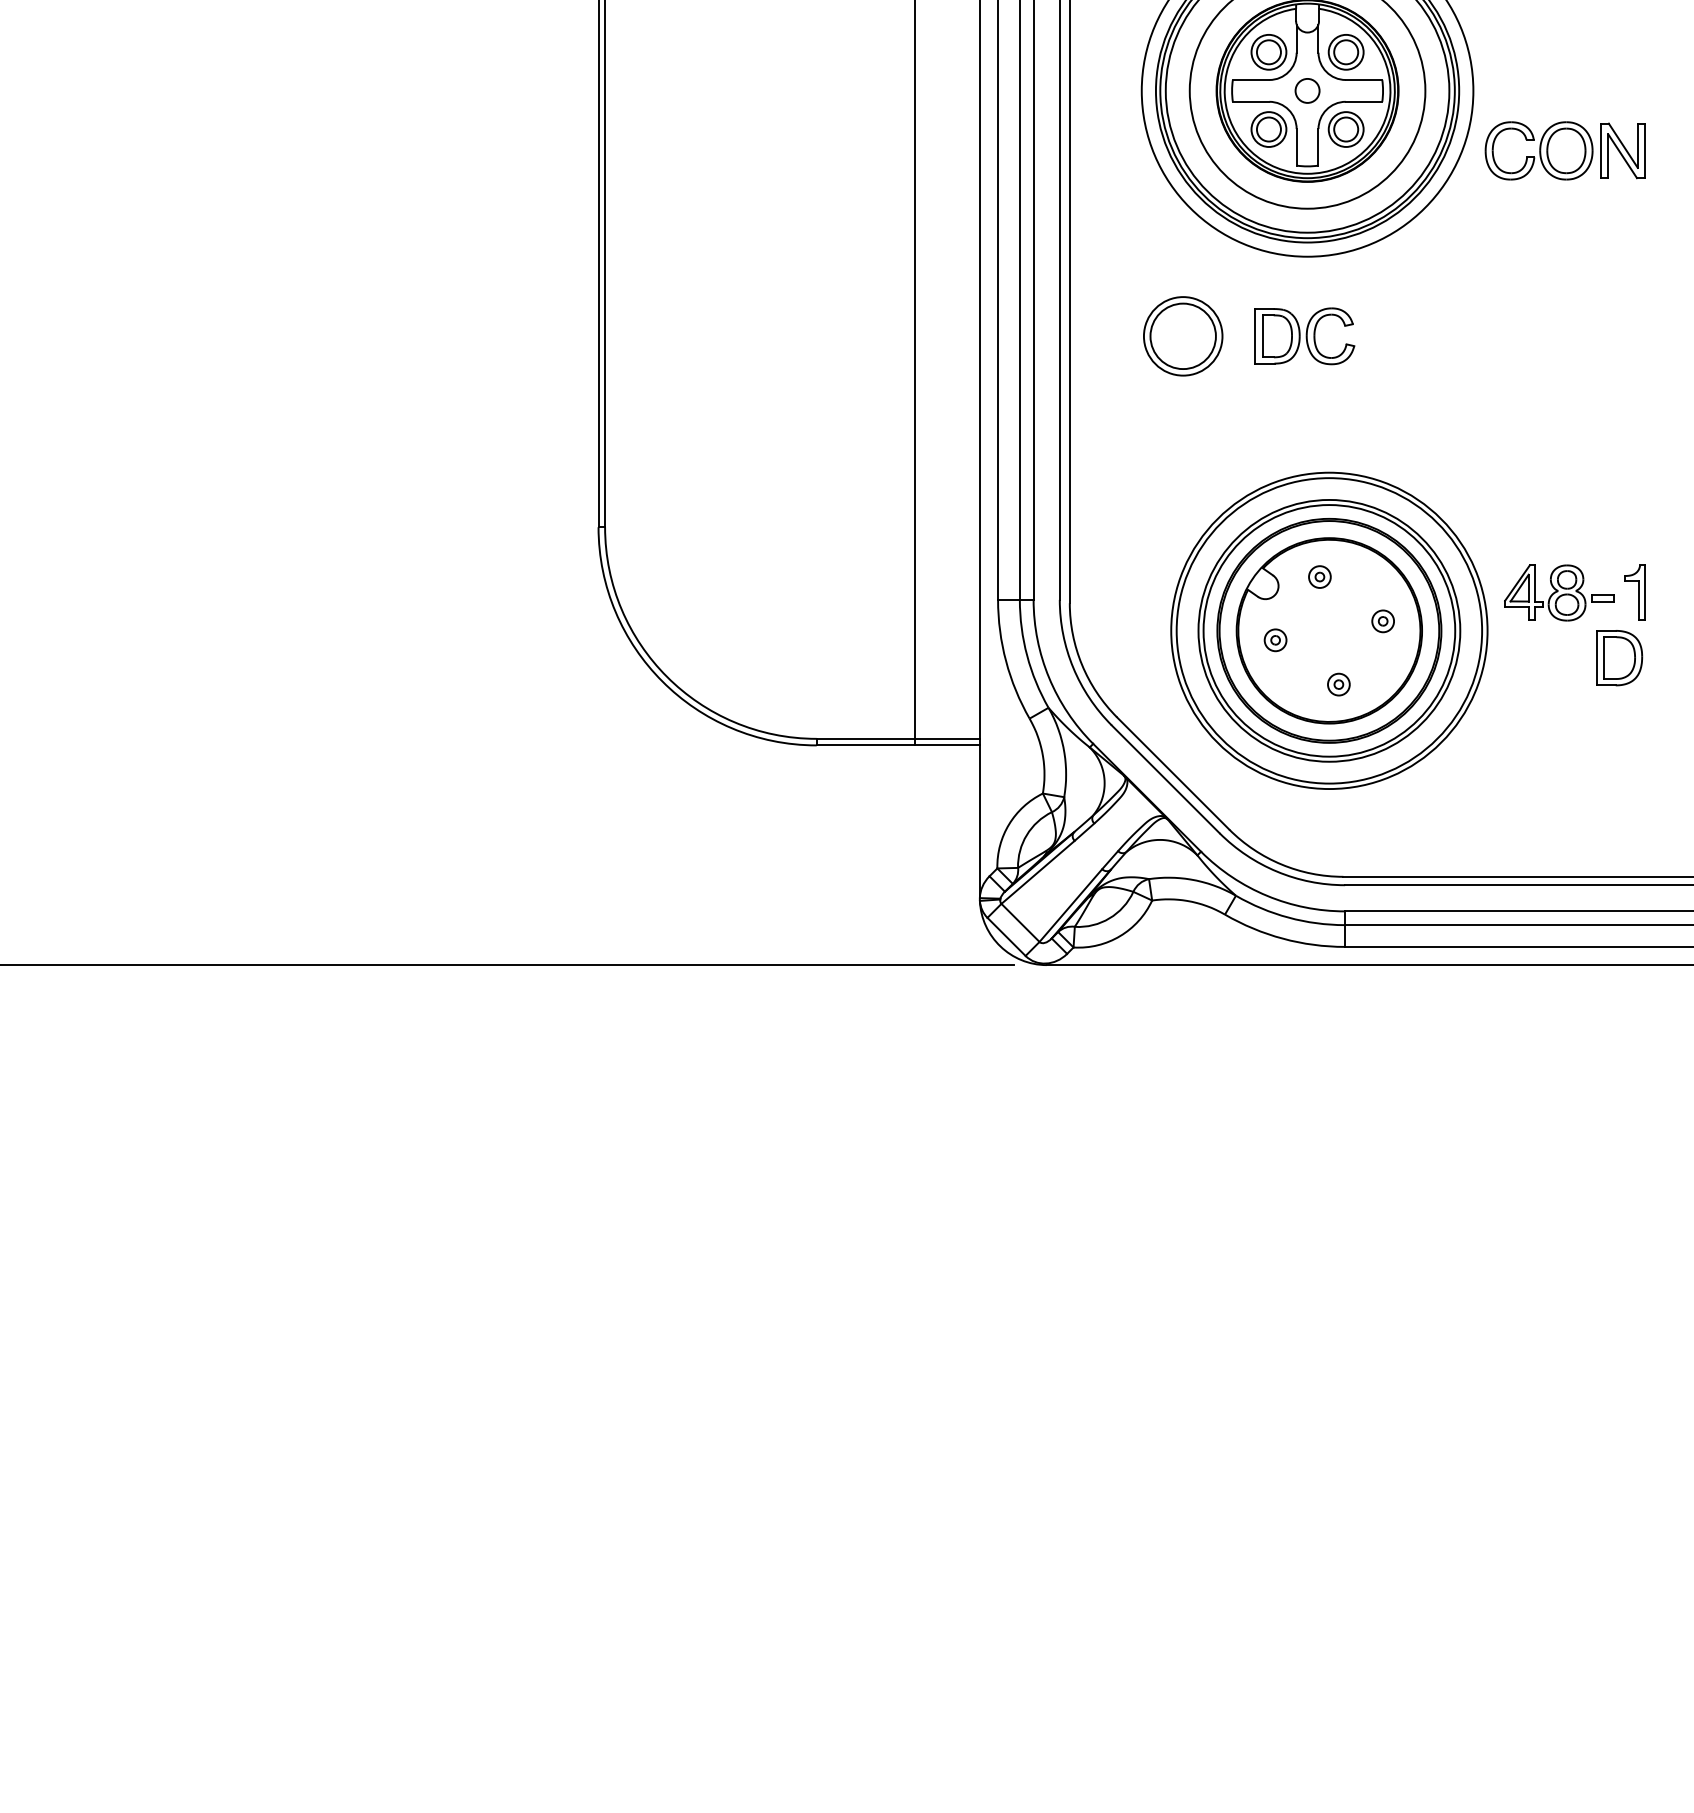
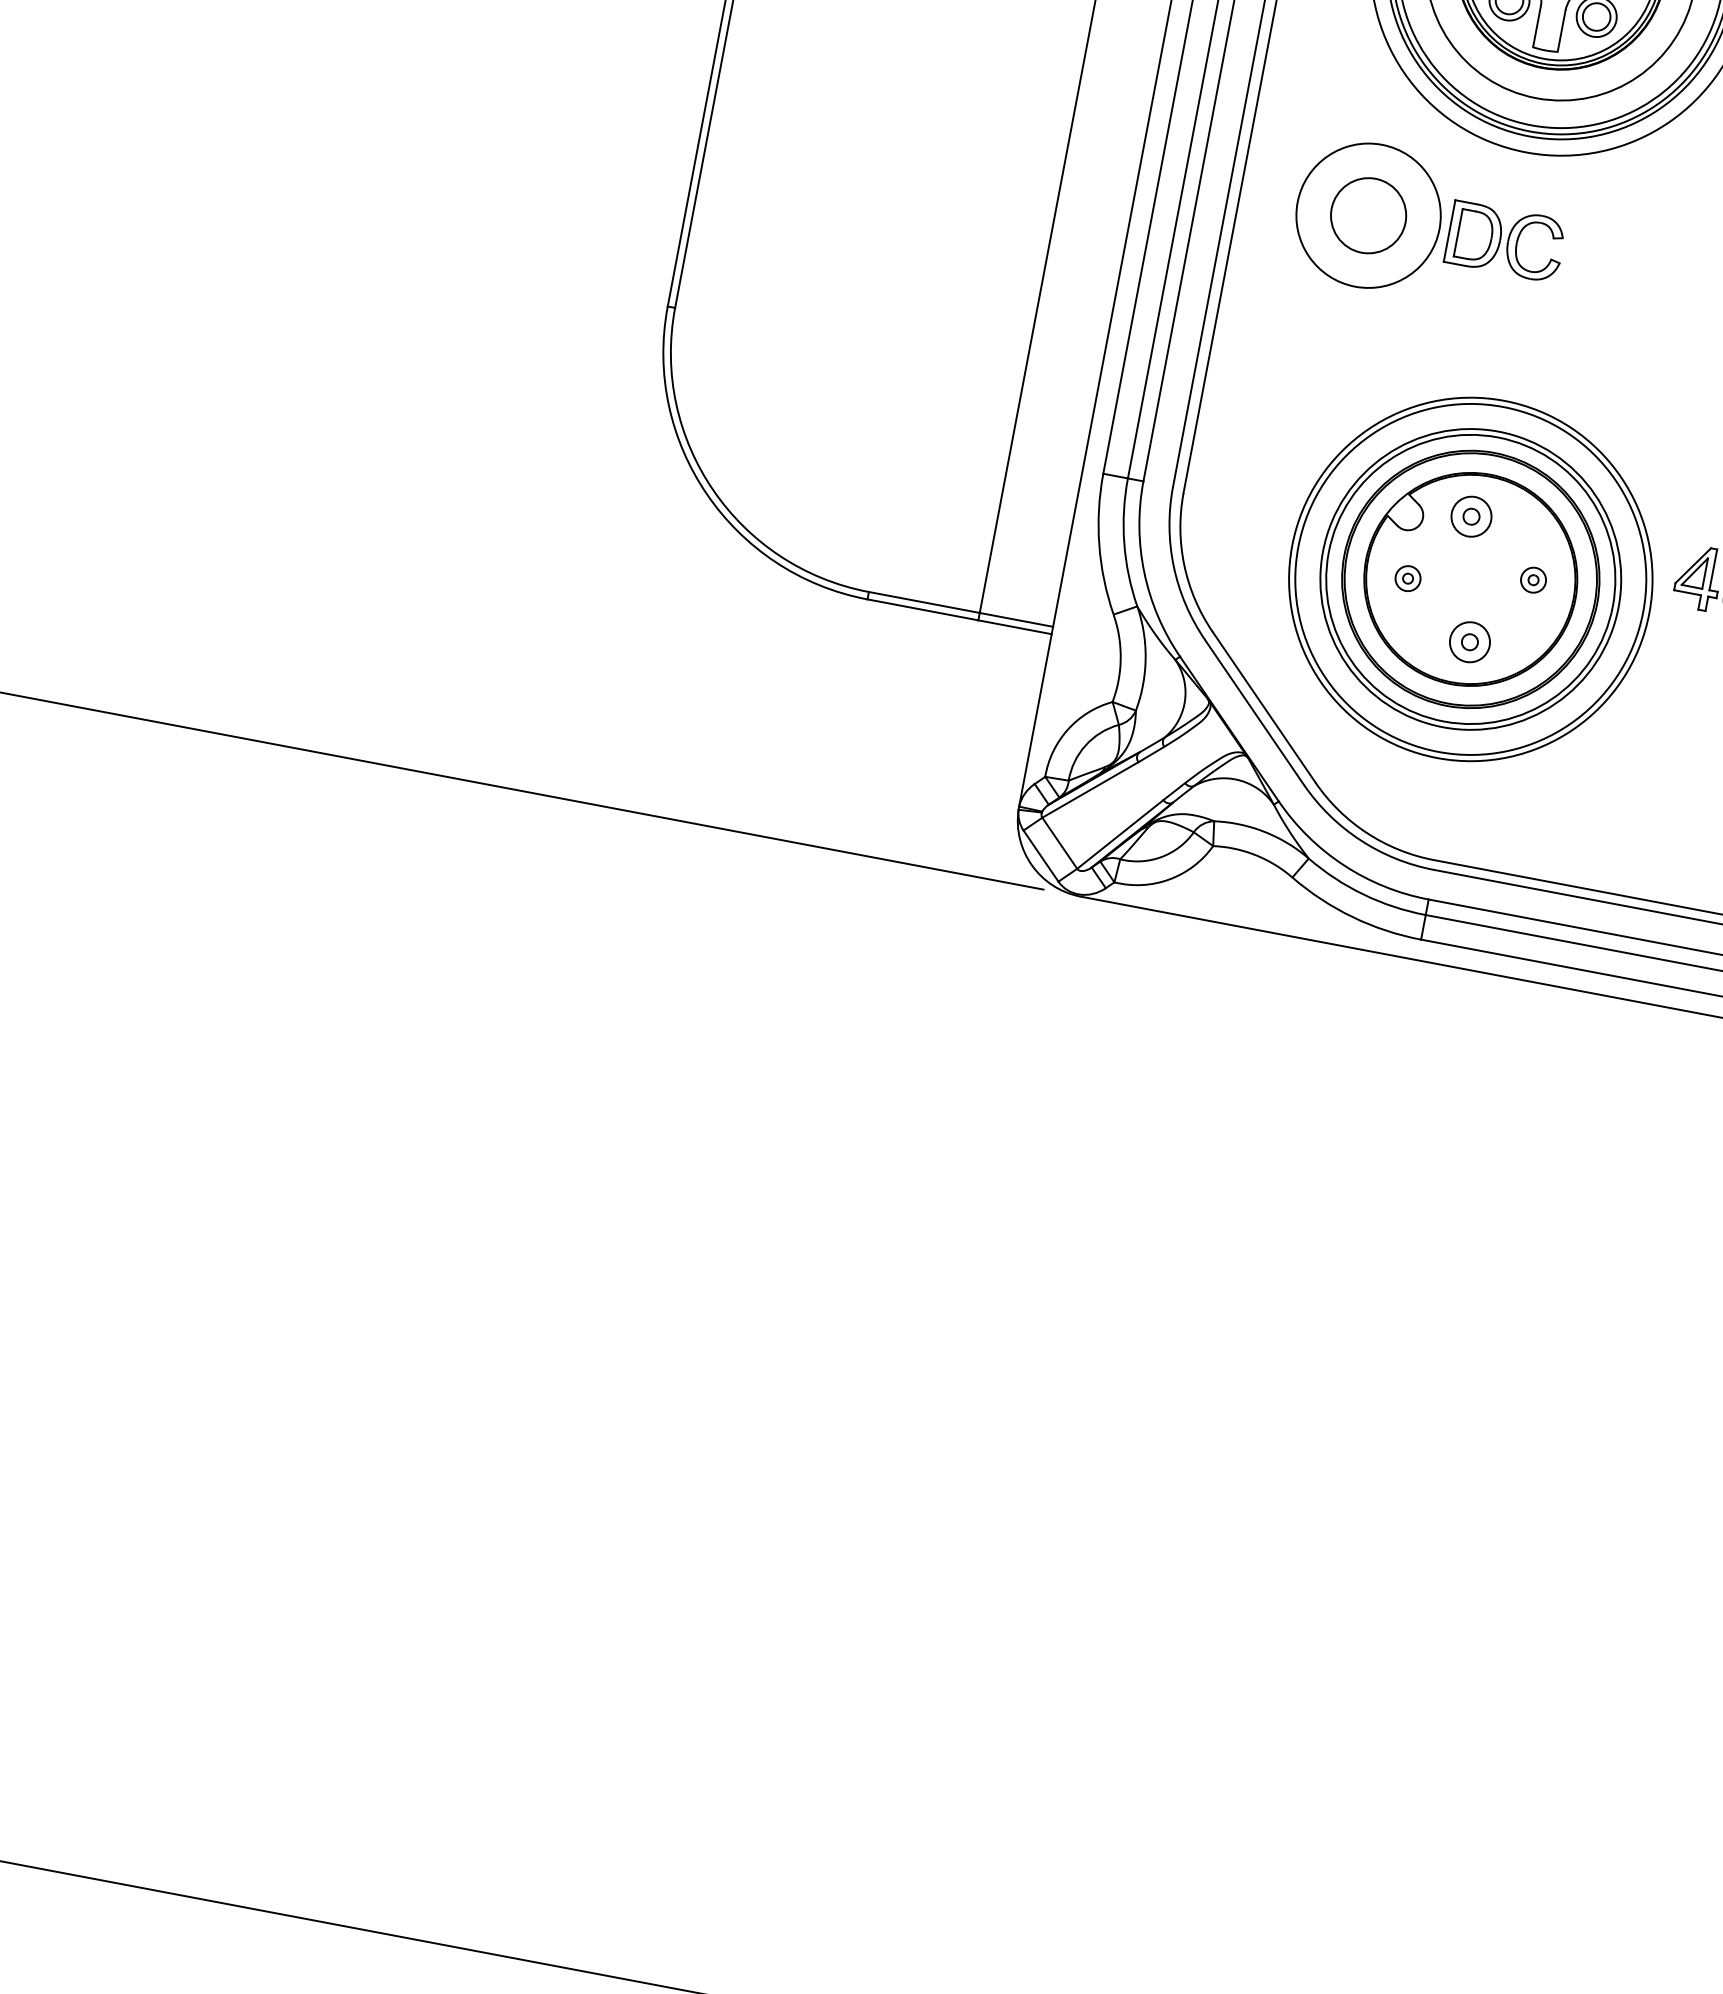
circle: (1182, 336) -> (1367, 215), size x1.6
part: (1319, 576) -> (1471, 515), size x1.6
part: (1338, 684) -> (1469, 641), size x1.6

